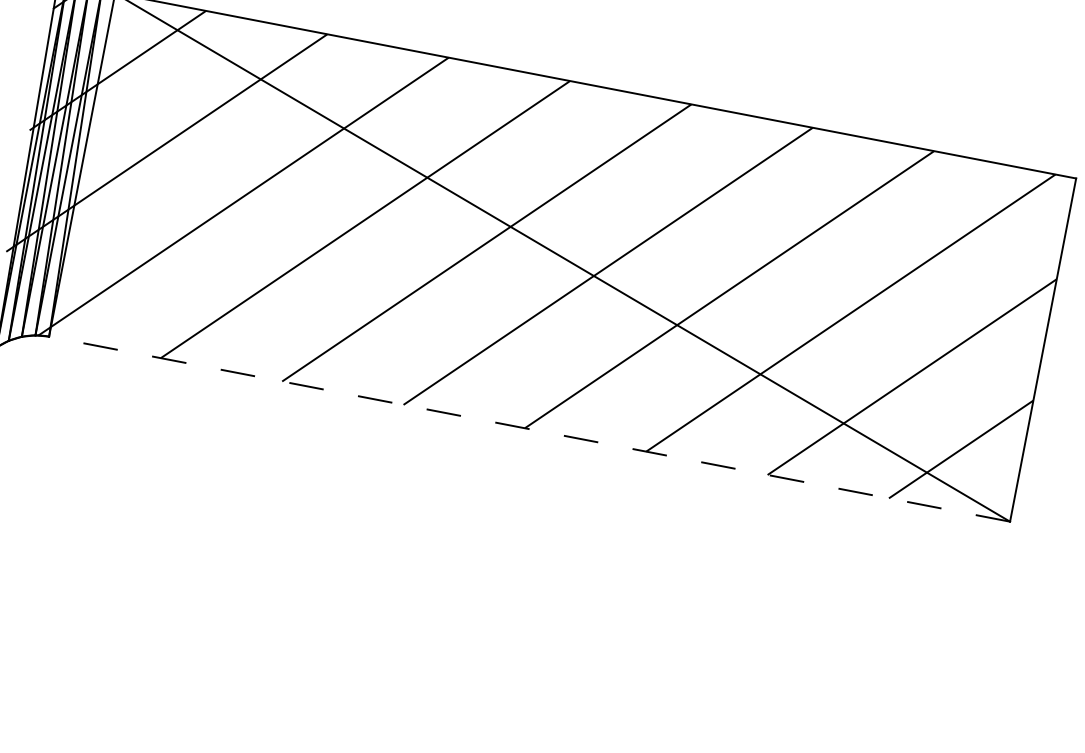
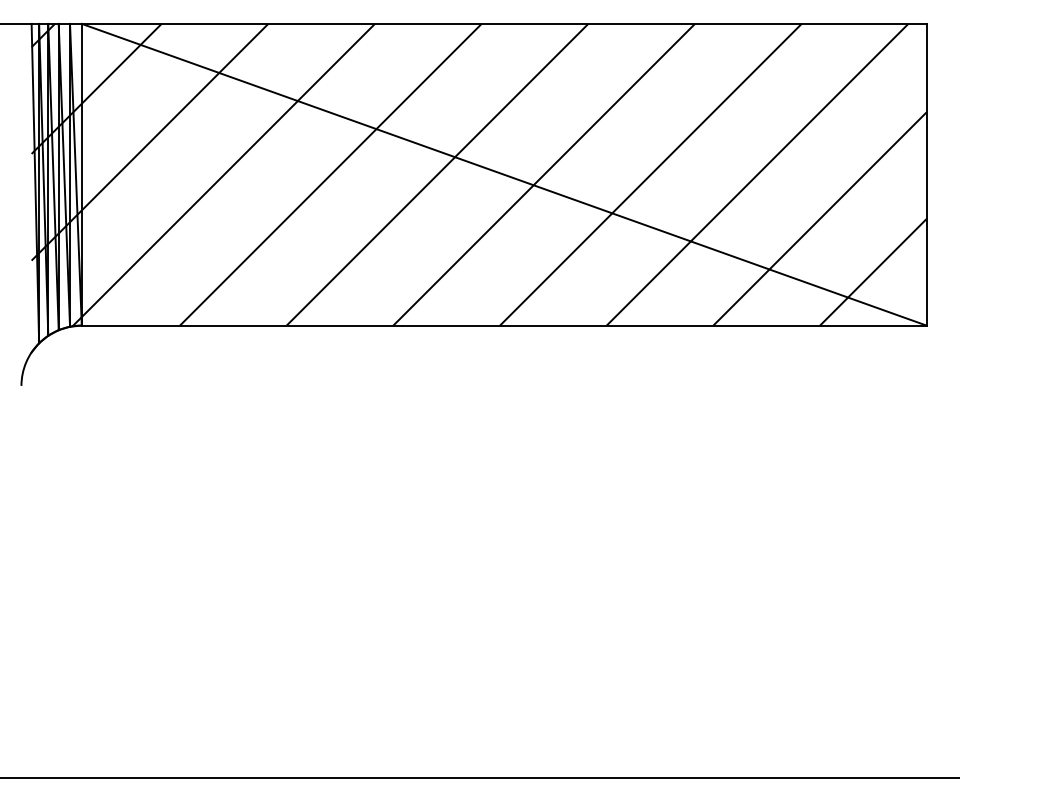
line: (528, 428) -> (503, 325), dashed -> solid

